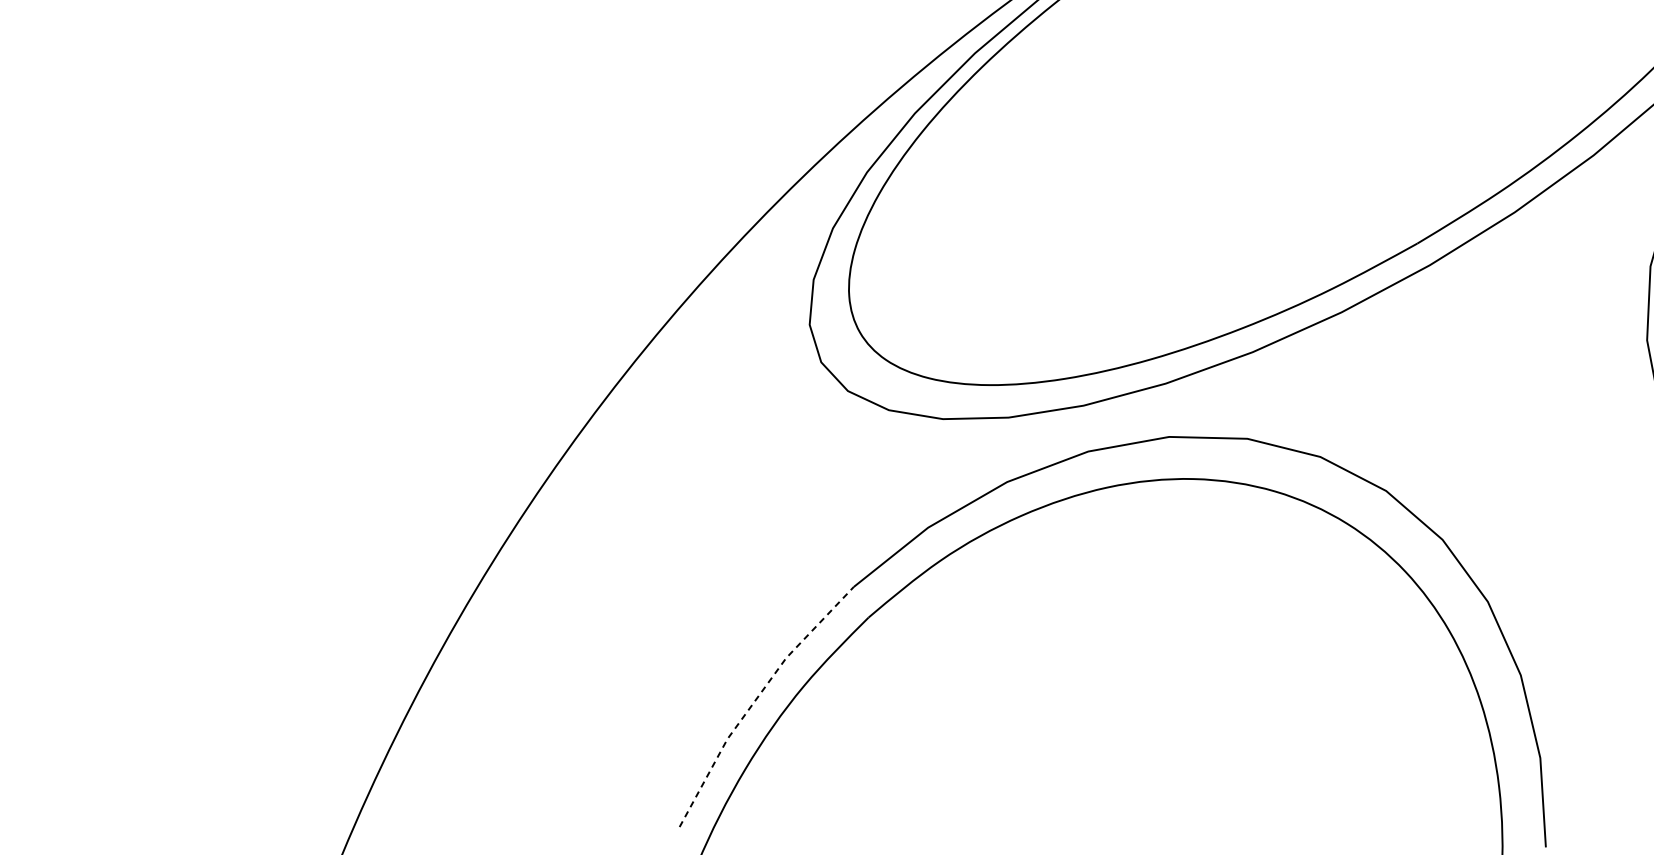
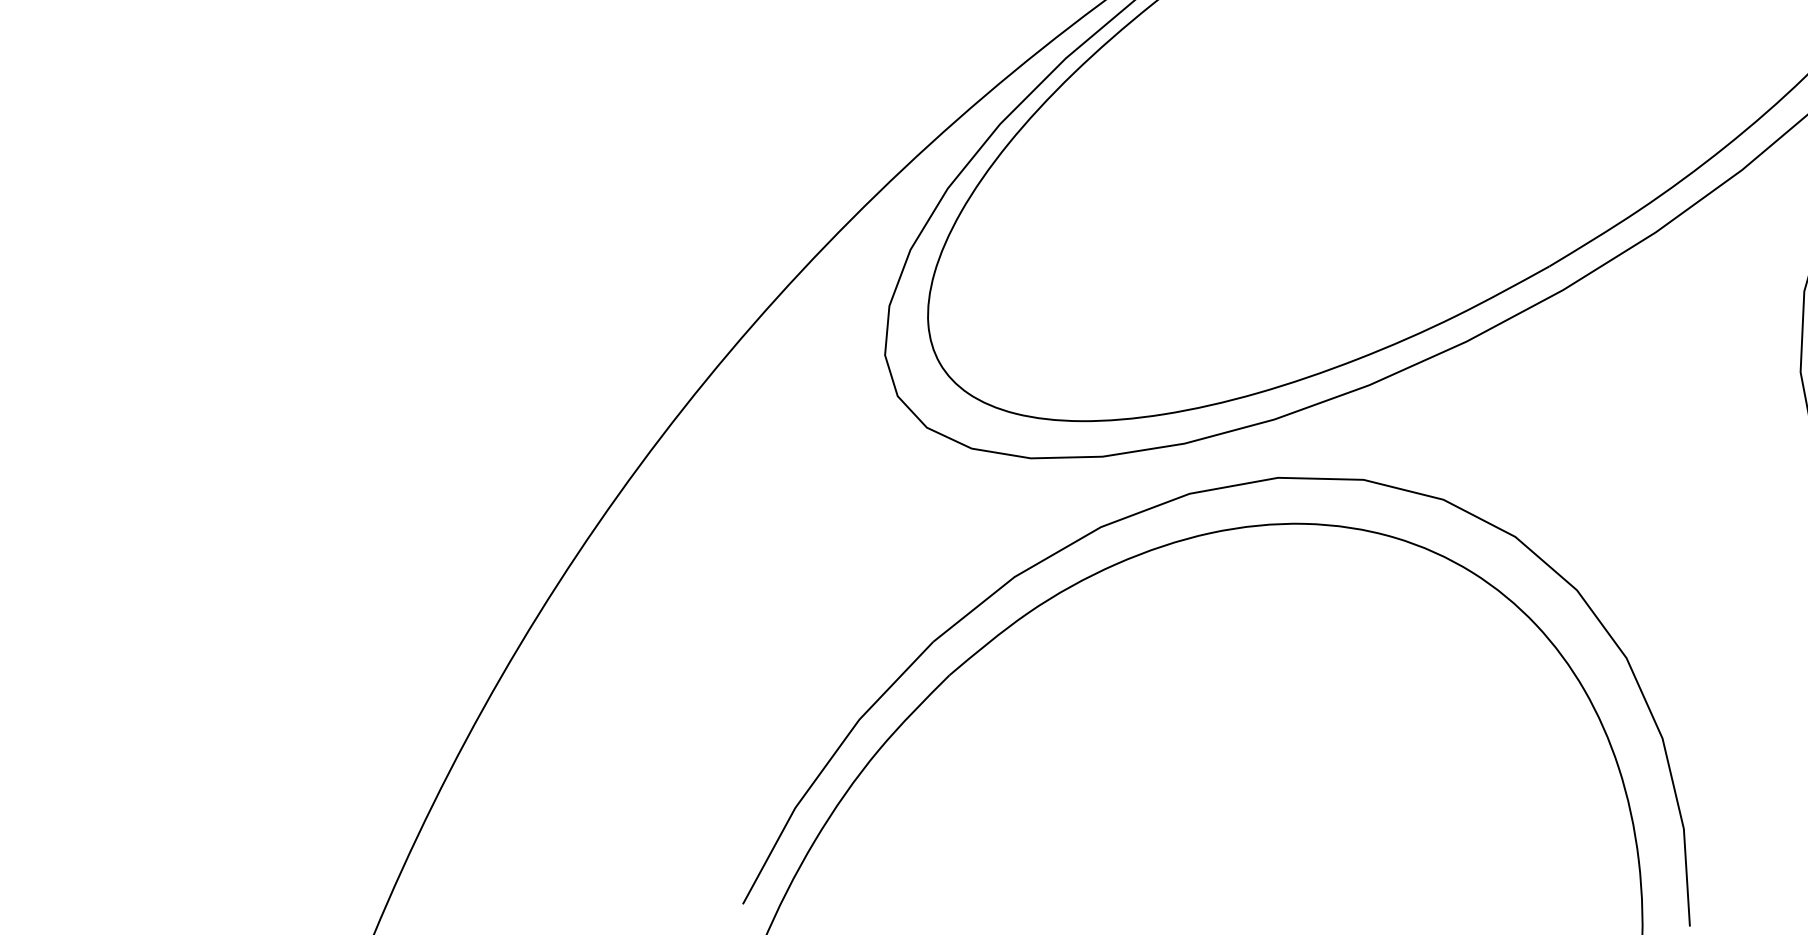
line: (756, 699) -> (826, 764), dashed -> solid

